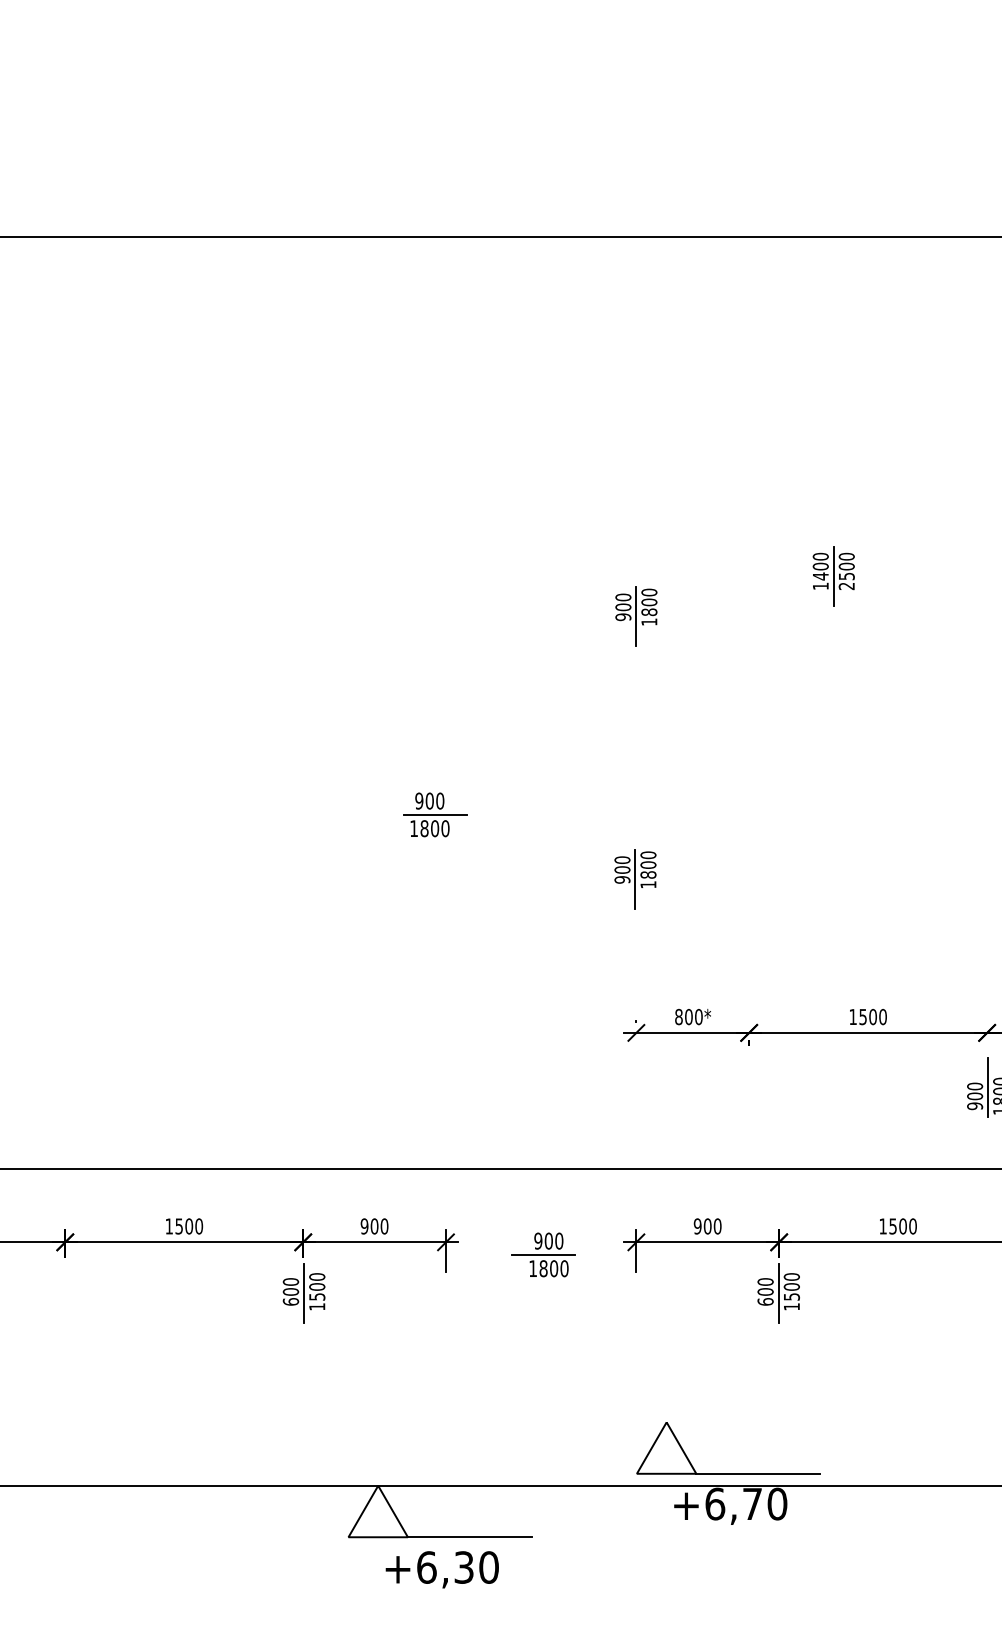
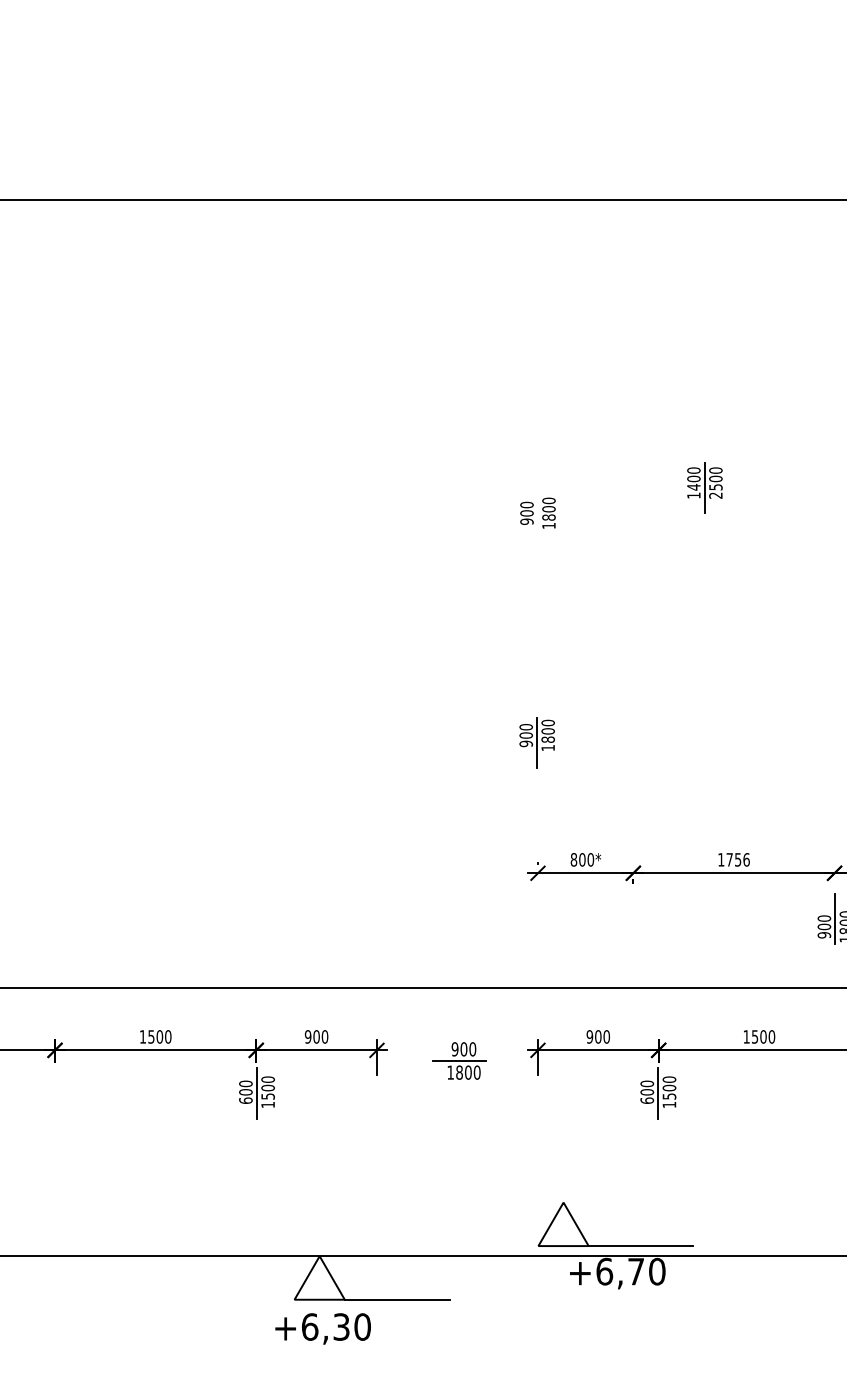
line: (636, 616) -> (538, 521), removed
part: (435, 814) -> (368, 688), removed
text: (872, 1016) -> (737, 859), 1500 -> 1756
text: (441, 1569) -> (322, 1328), moved

